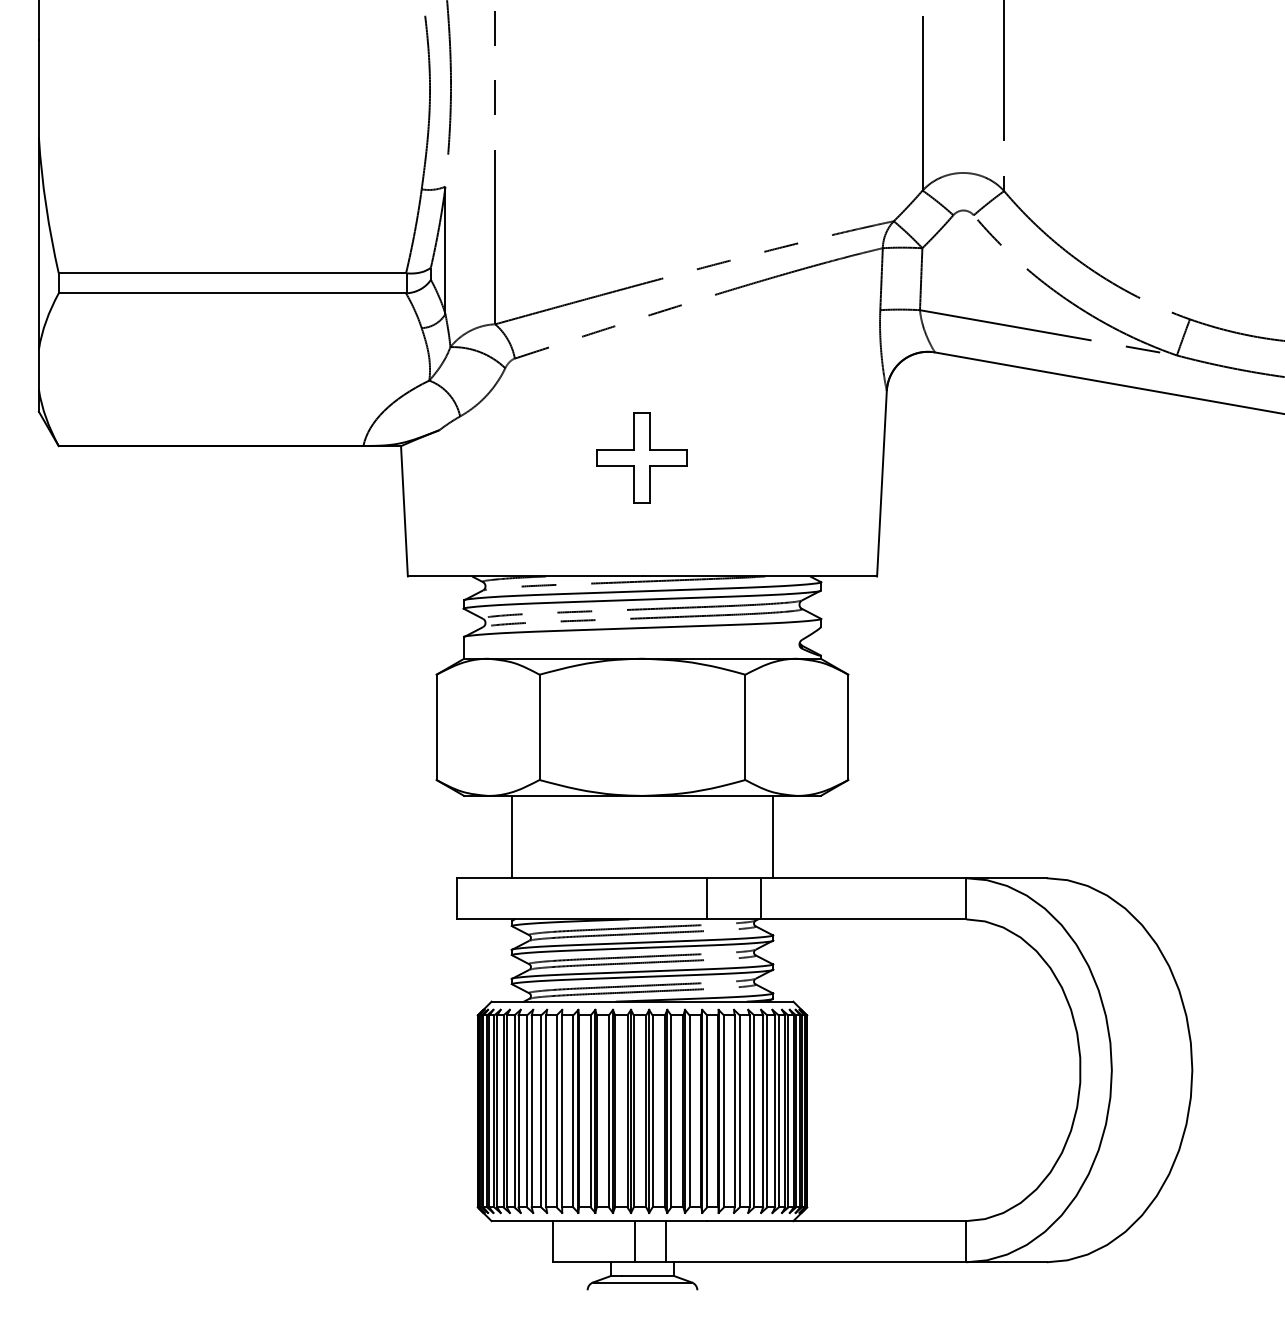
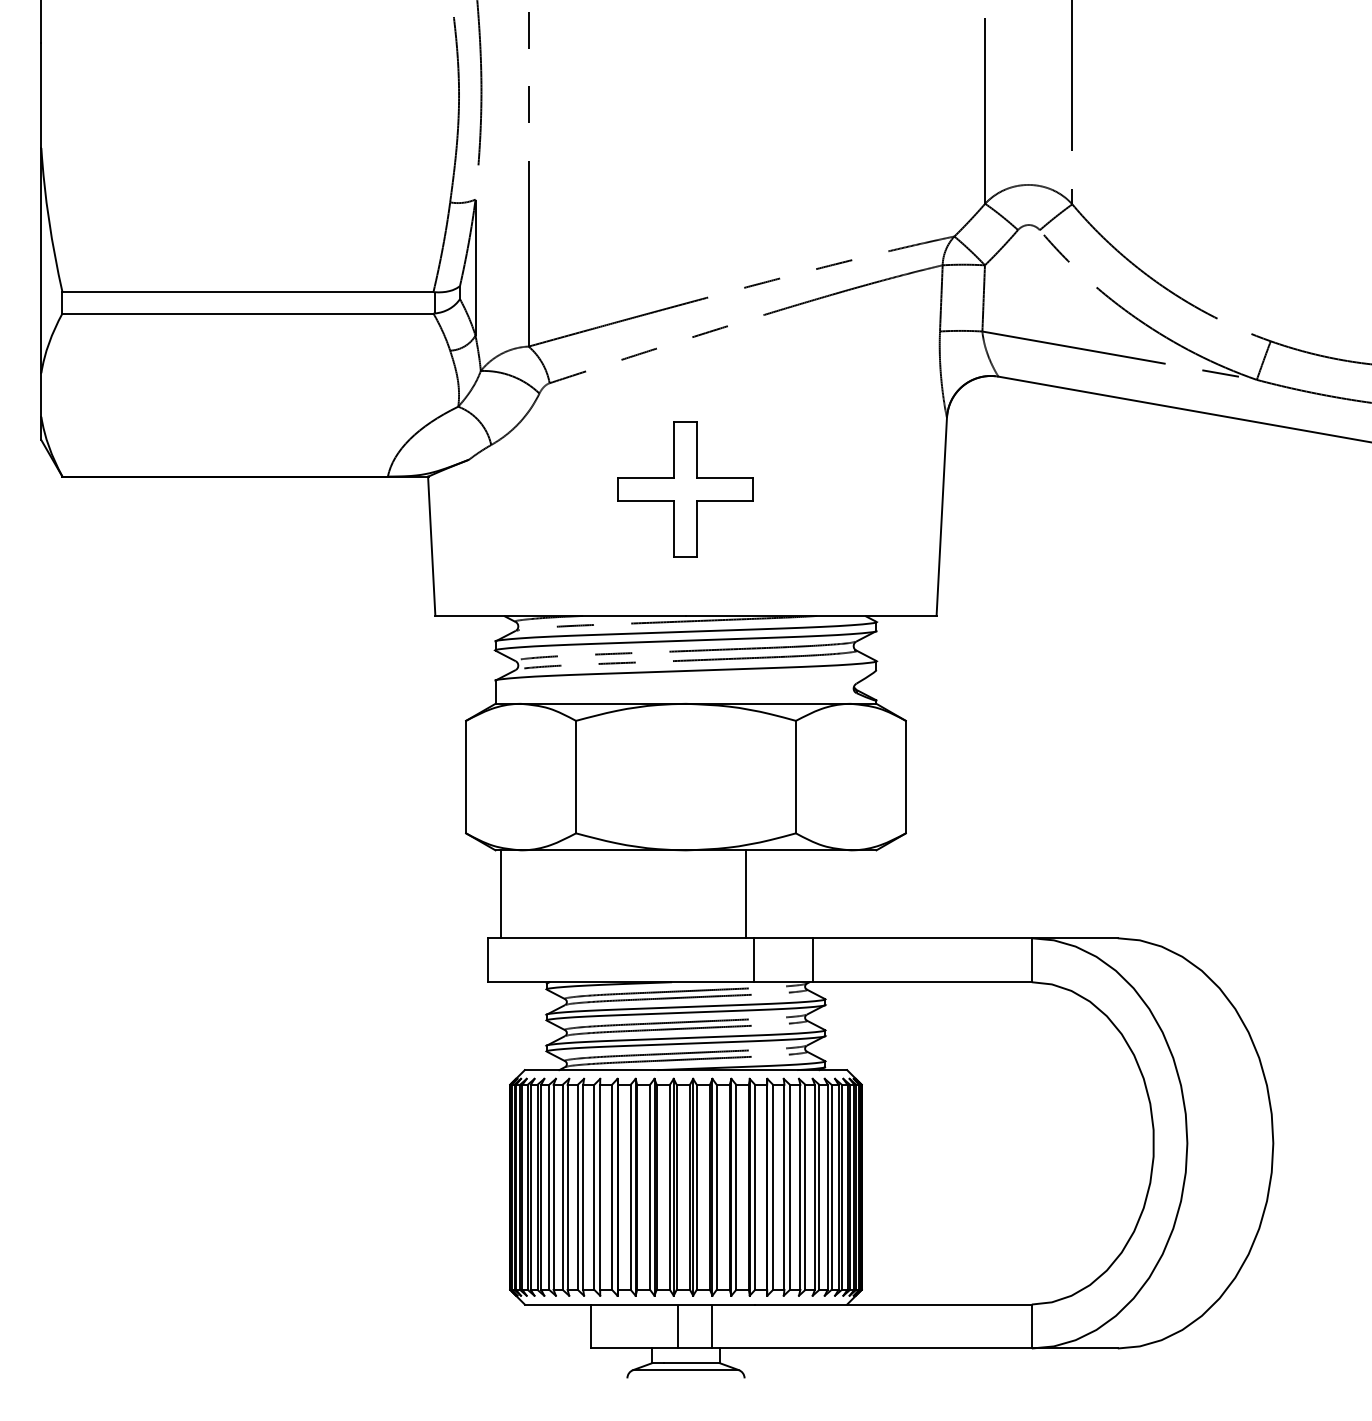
part: (642, 457) -> (685, 488), size x1.4
line: (511, 837) -> (500, 894), moved
line: (773, 837) -> (746, 894), moved

